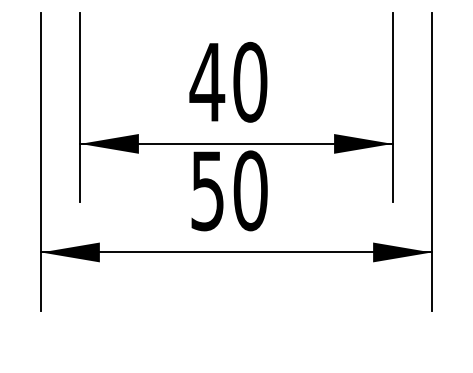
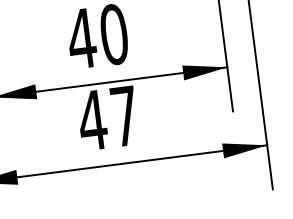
text: (228, 190) -> (108, 118), 50 -> 47

